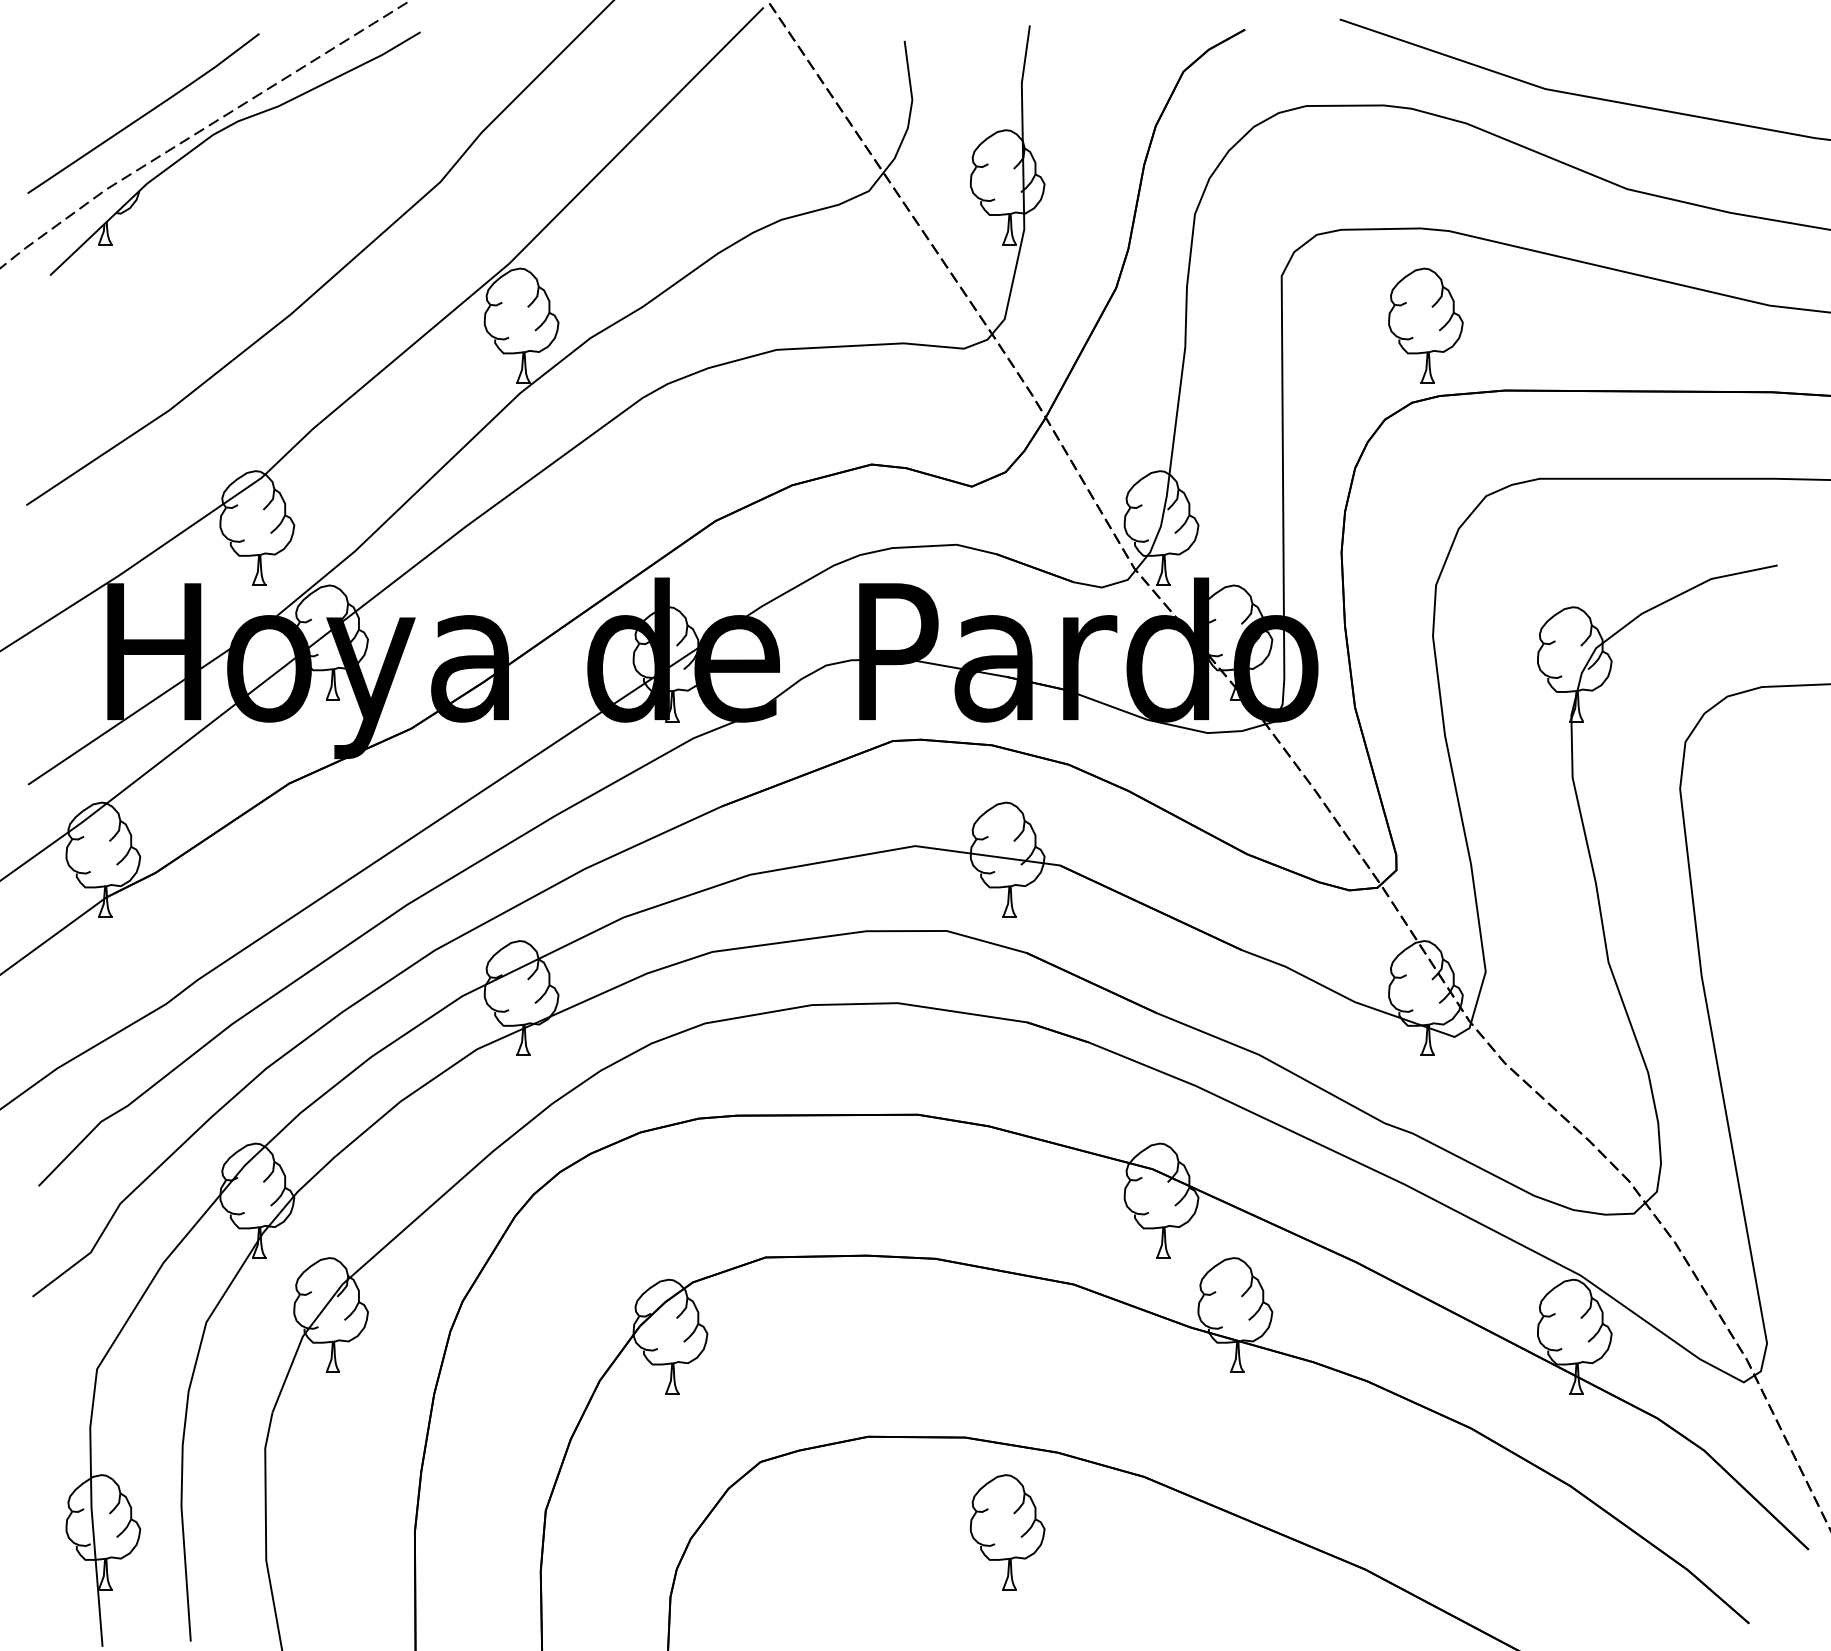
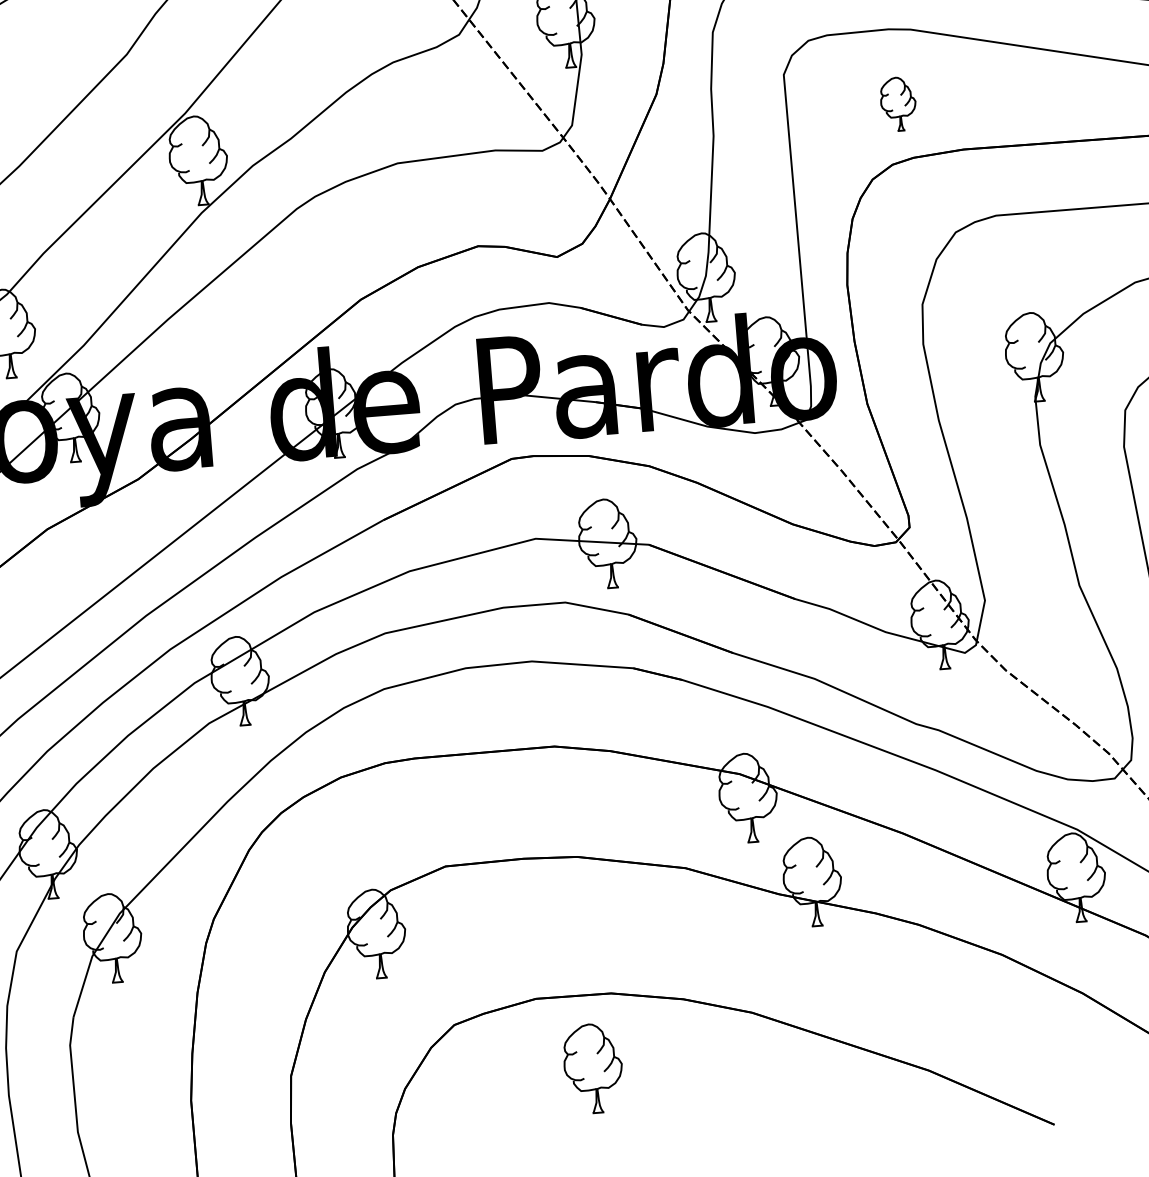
part: (1425, 325) -> (898, 104), size x0.6
part: (1007, 1532) -> (593, 1068), moved

